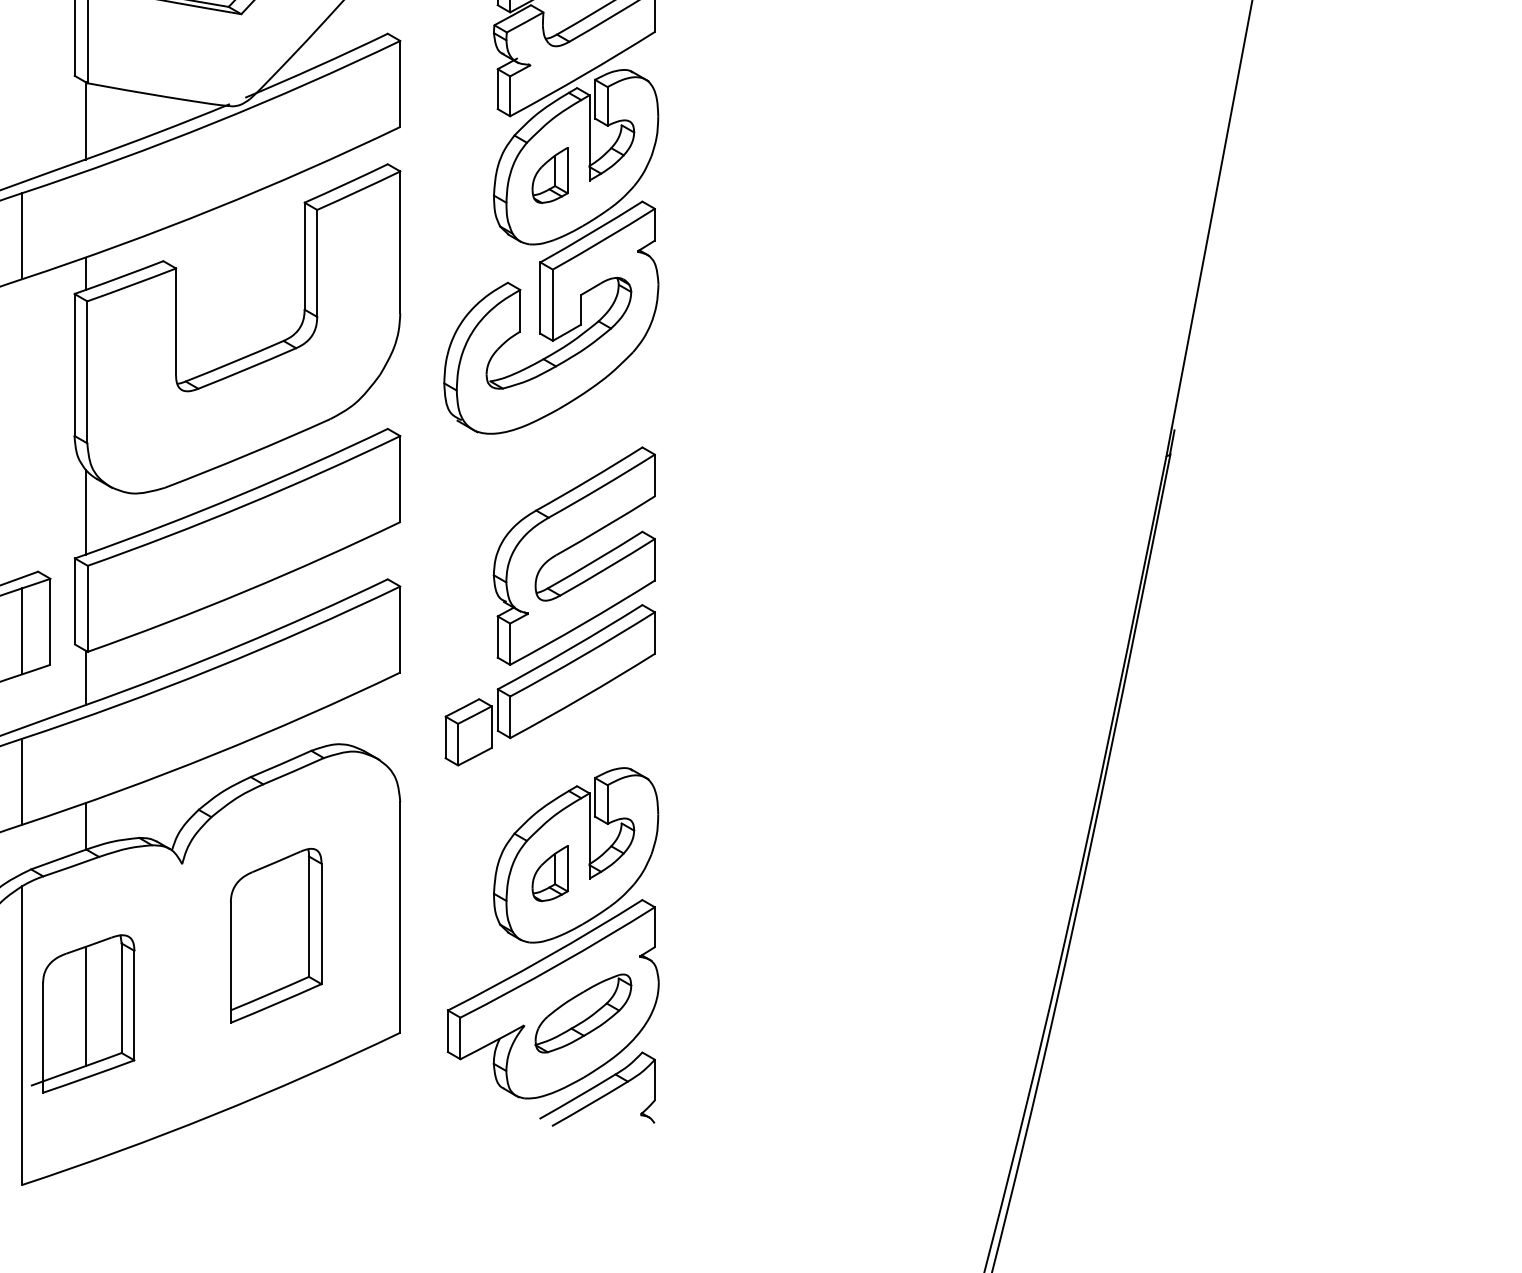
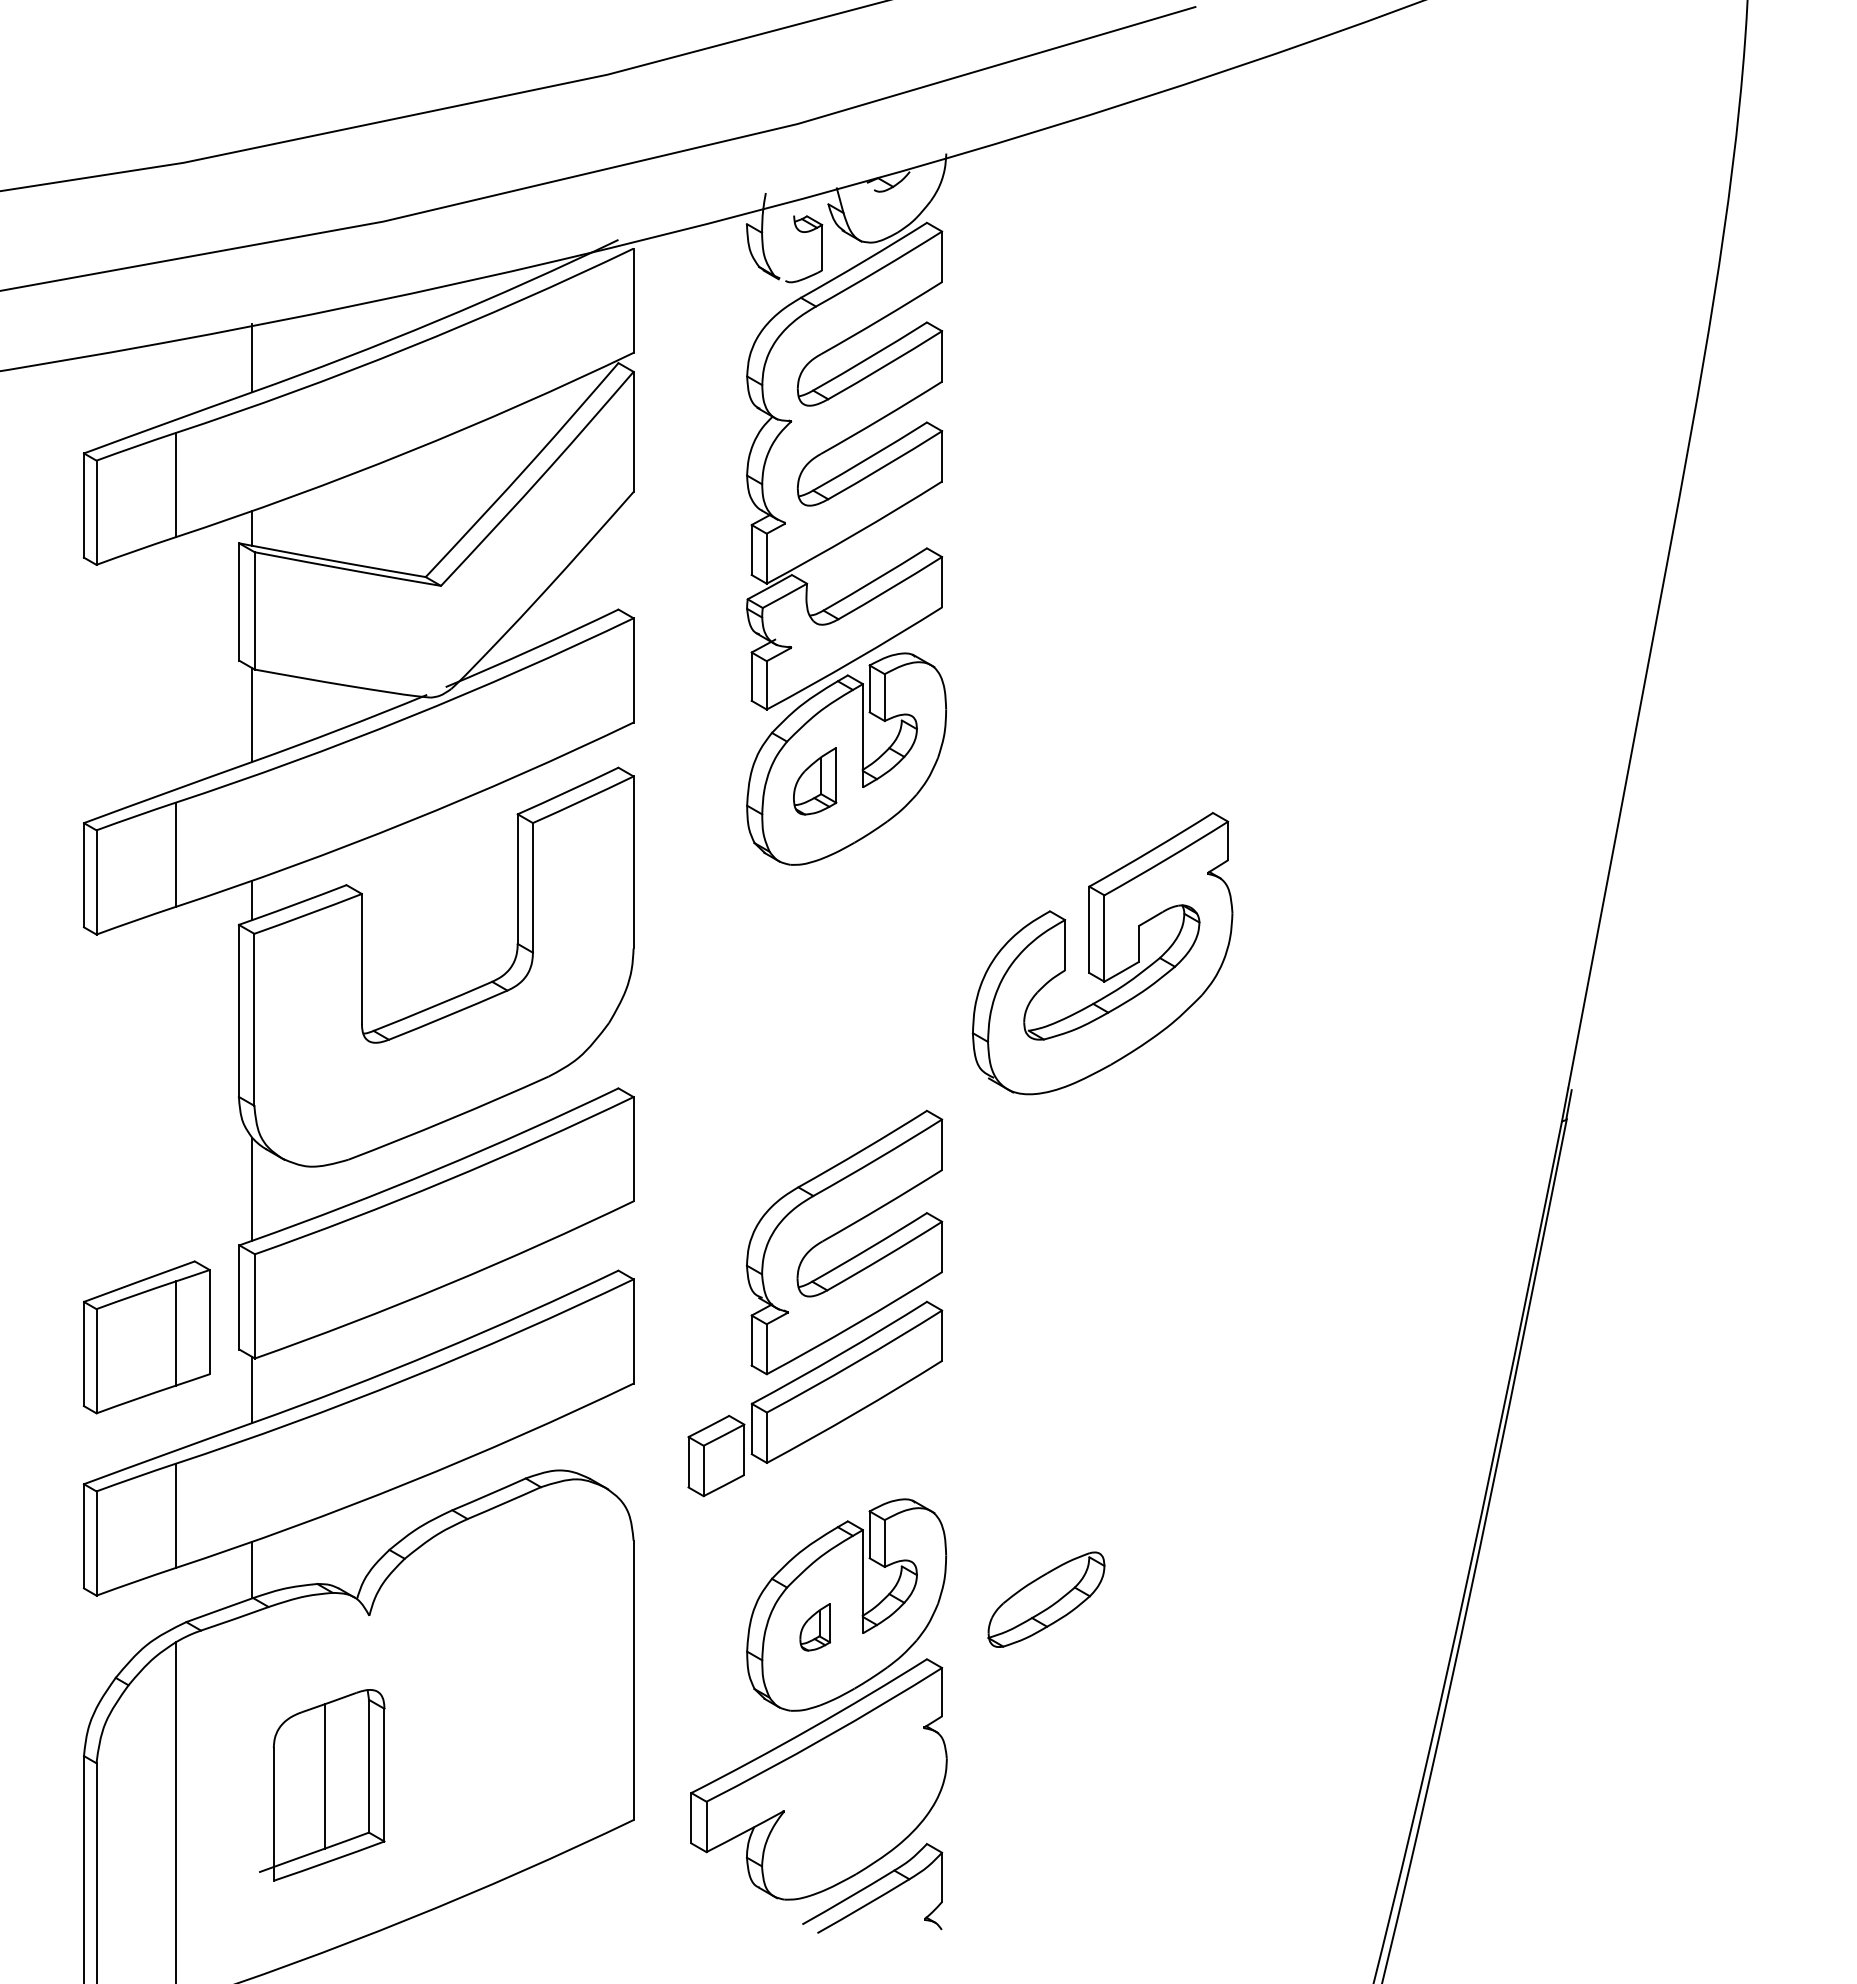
part: (551, 317) -> (1102, 953), moved
part: (550, 873) -> (815, 1627), size x0.7
part: (276, 935) -> (483, 1702), removed
part: (583, 1013) -> (1046, 1599), moved
part: (83, 1014) -> (322, 1785), moved

